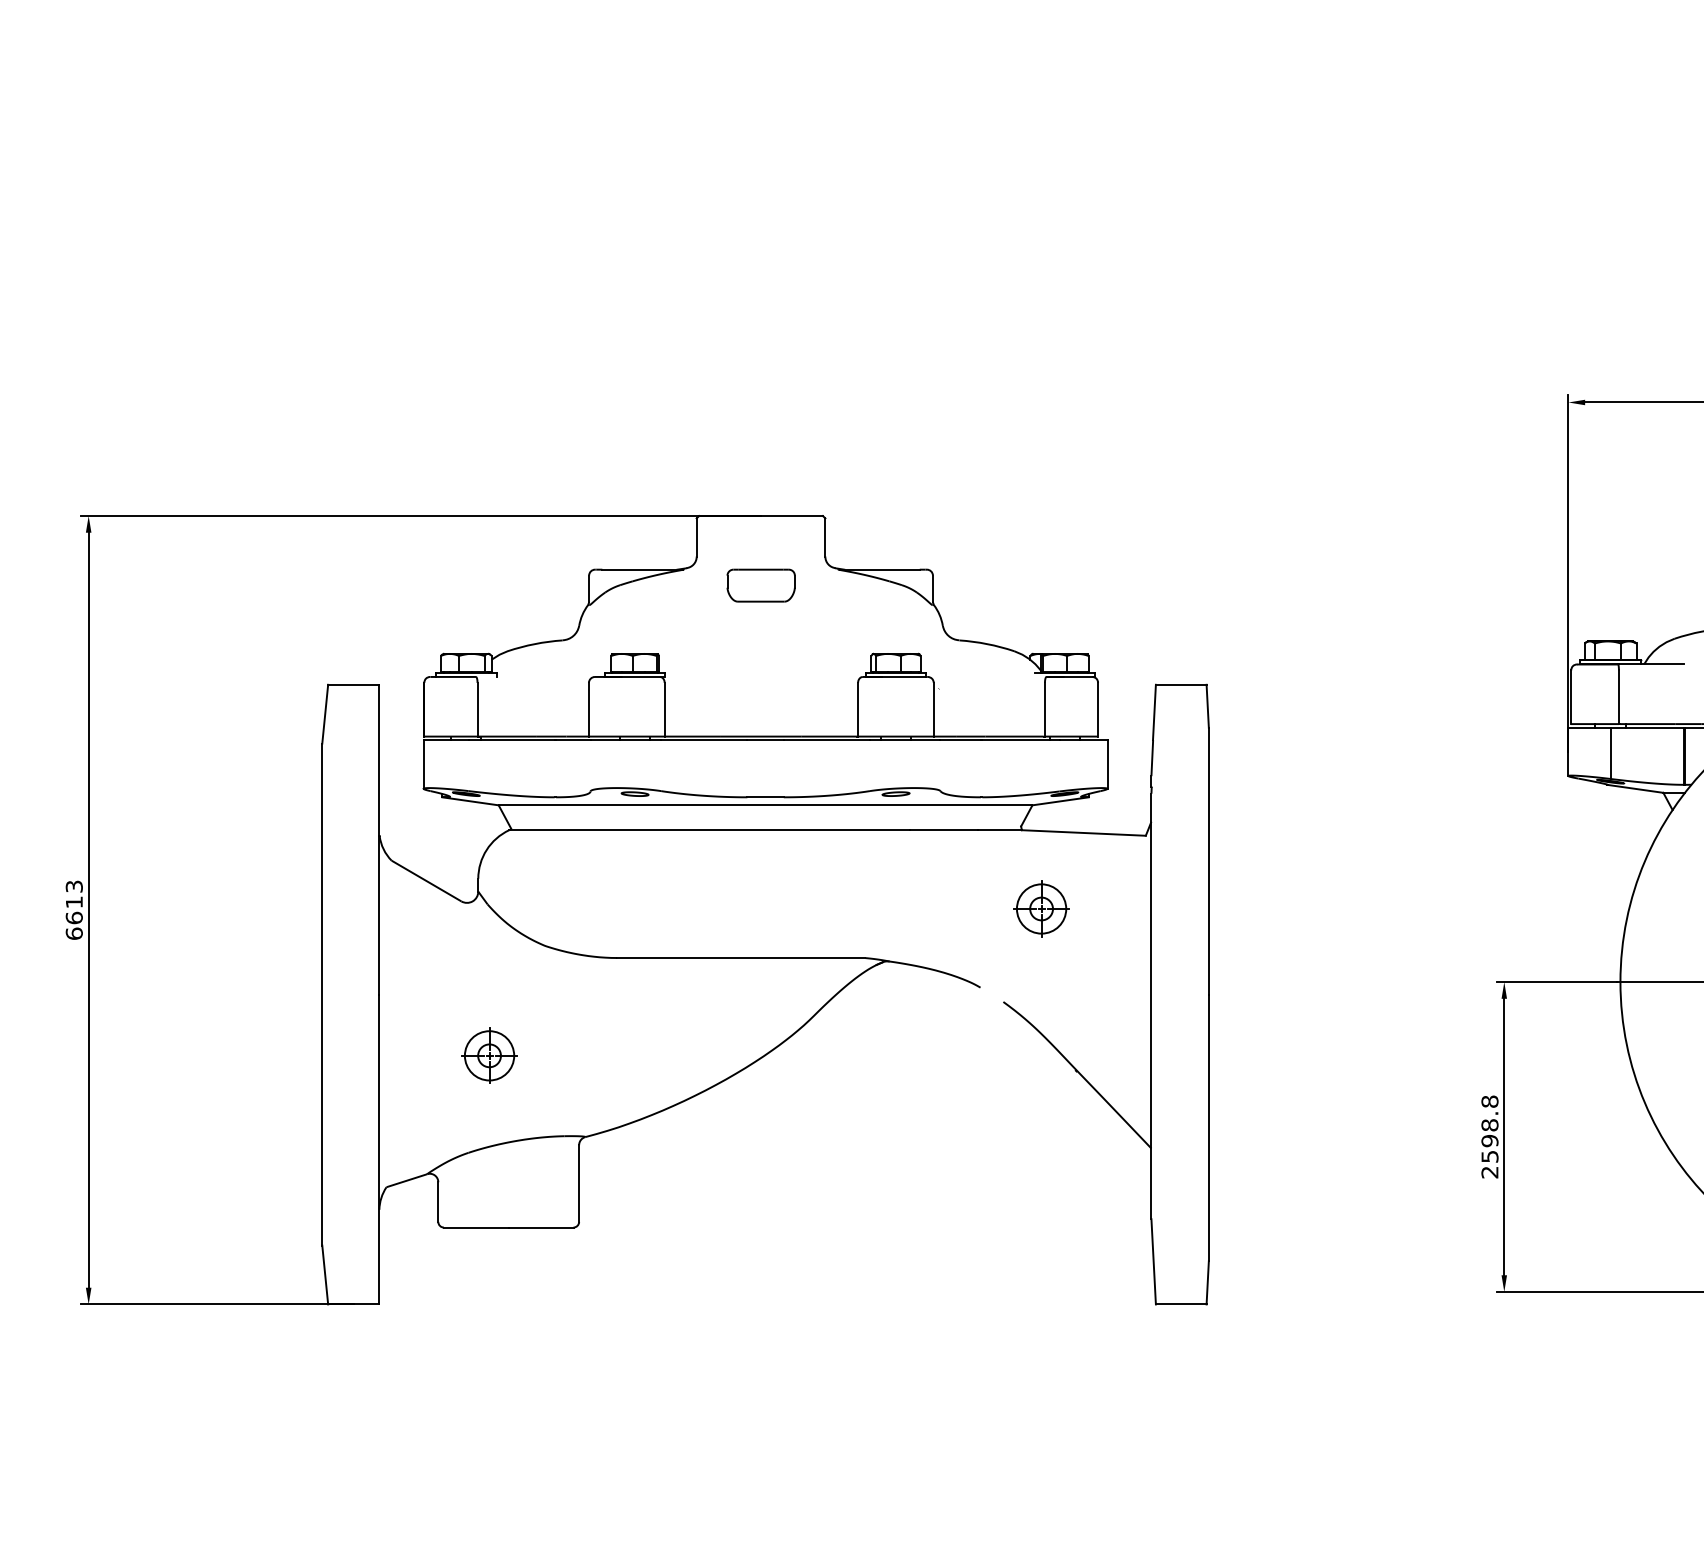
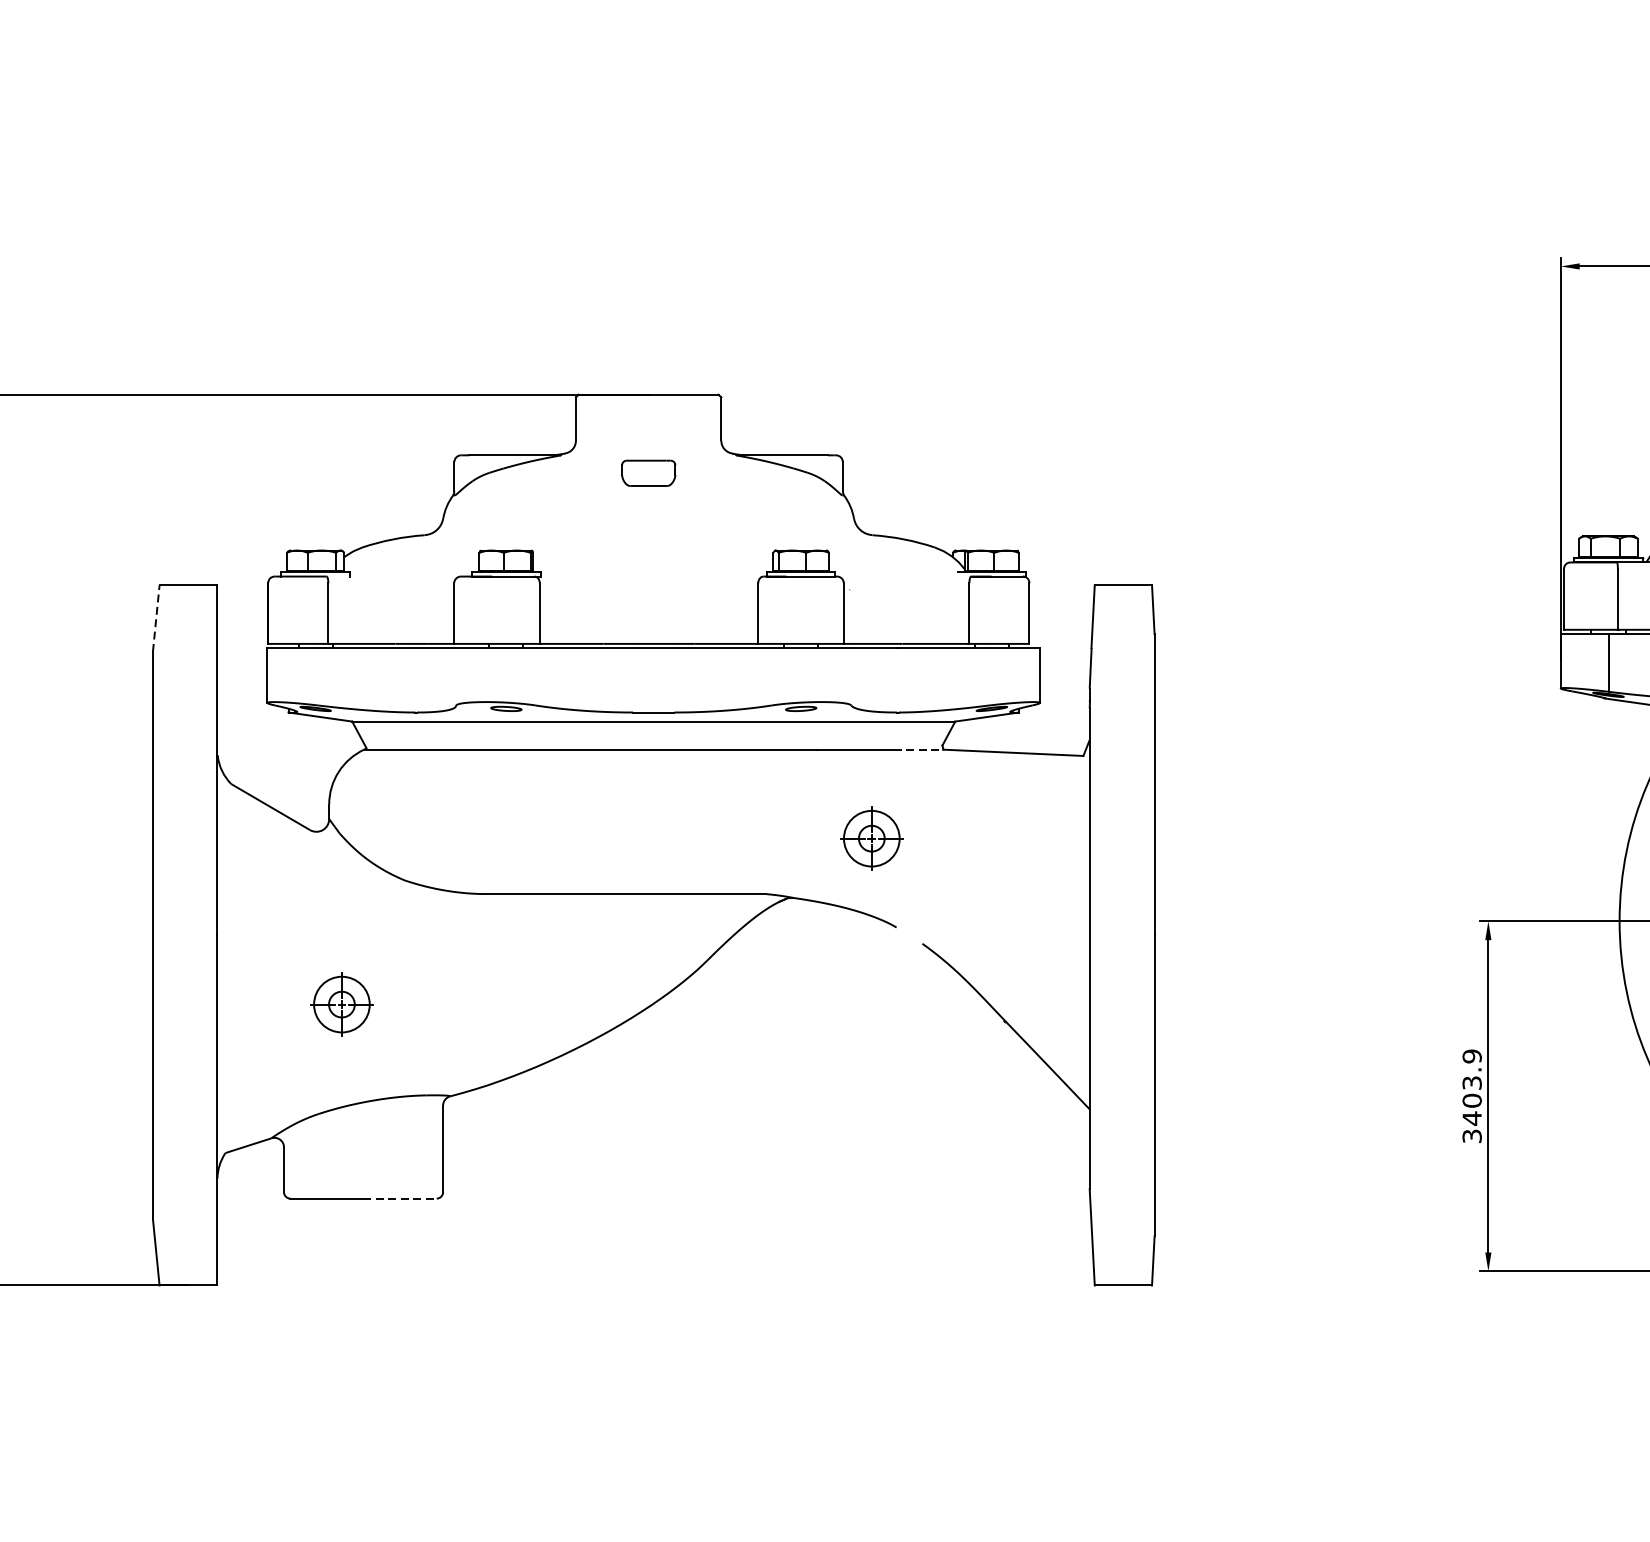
part: (760, 585) -> (648, 473), size x0.7
line: (325, 714) -> (156, 618), solid -> dashed
line: (1000, 830) -> (919, 750), solid -> dashed
part: (1041, 908) -> (871, 838), moved
text: (1489, 1136) -> (1471, 1095), 2598.8 -> 3403.9
line: (541, 1227) -> (400, 1198), solid -> dashed

